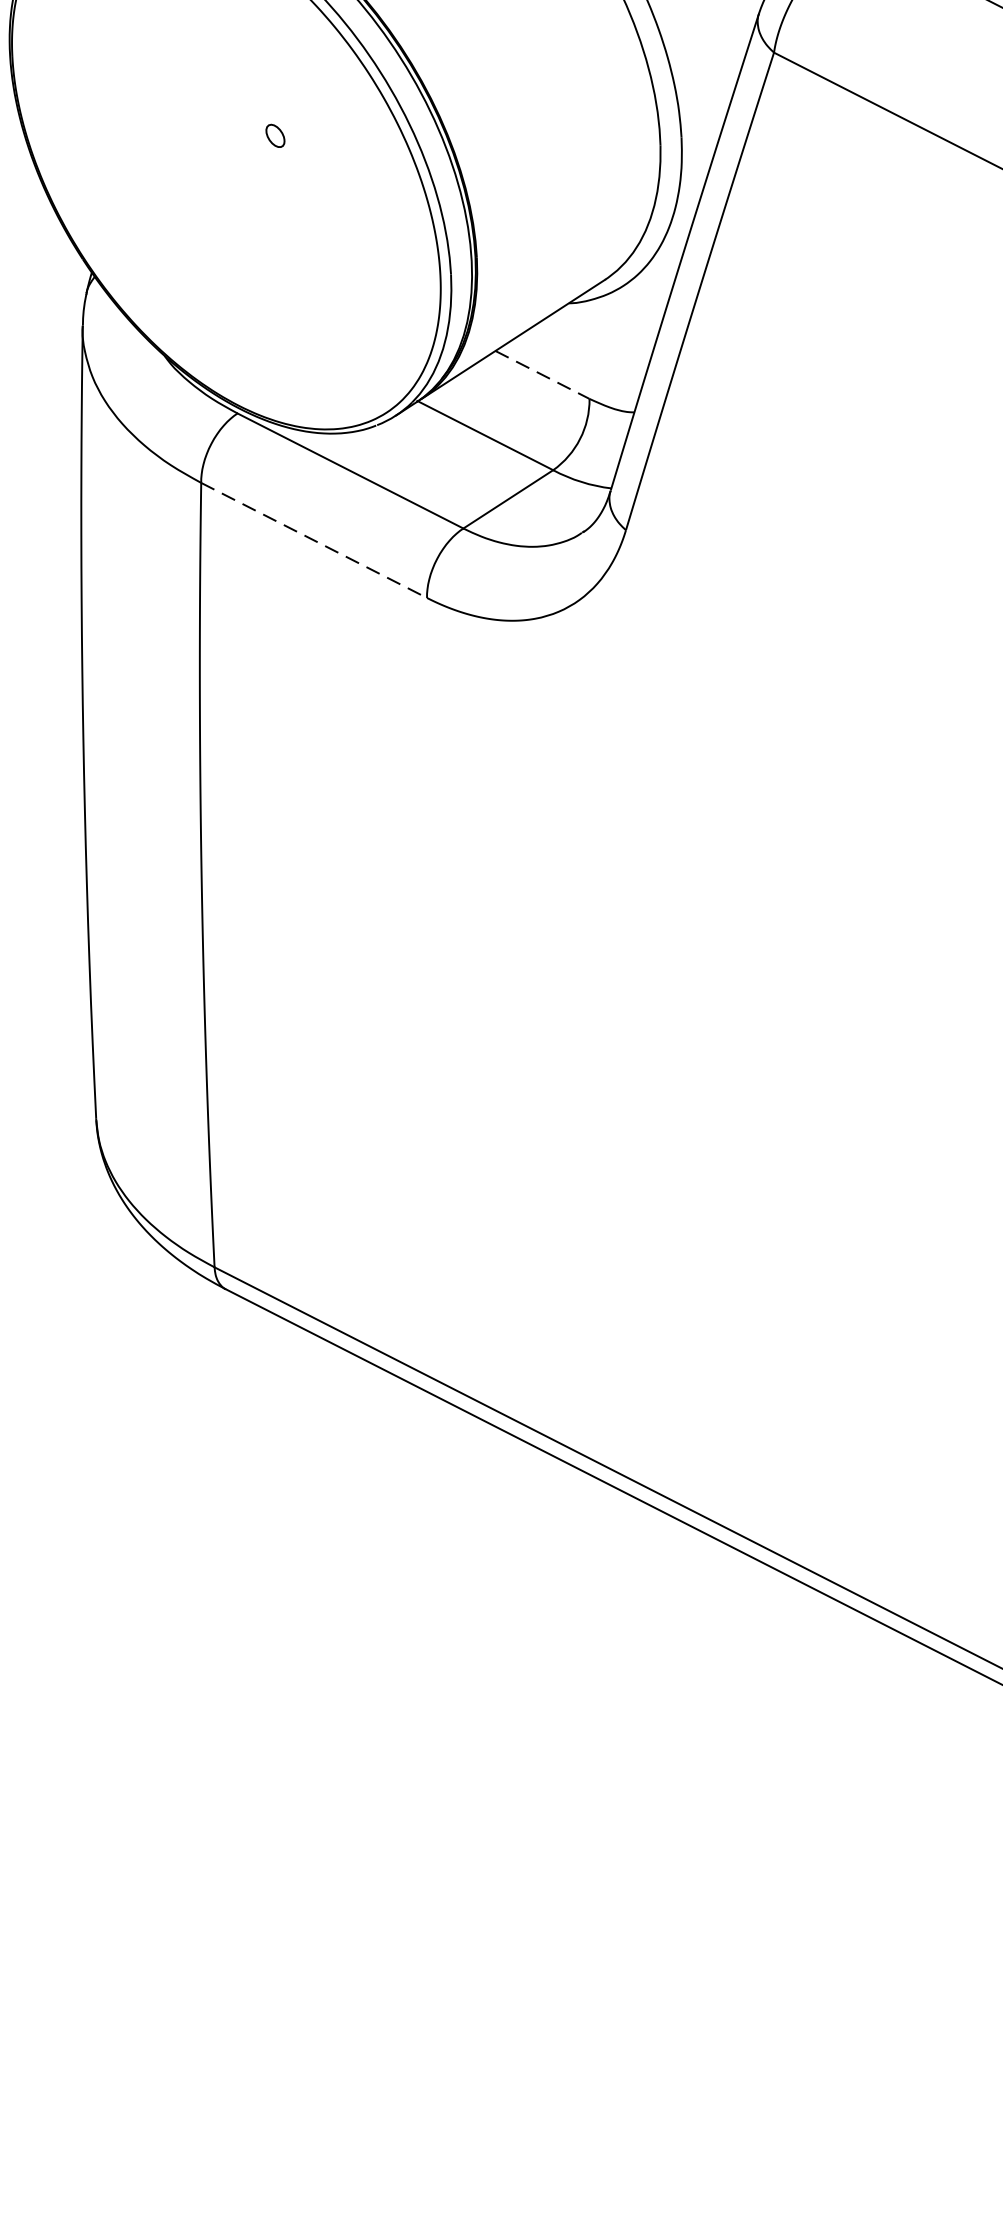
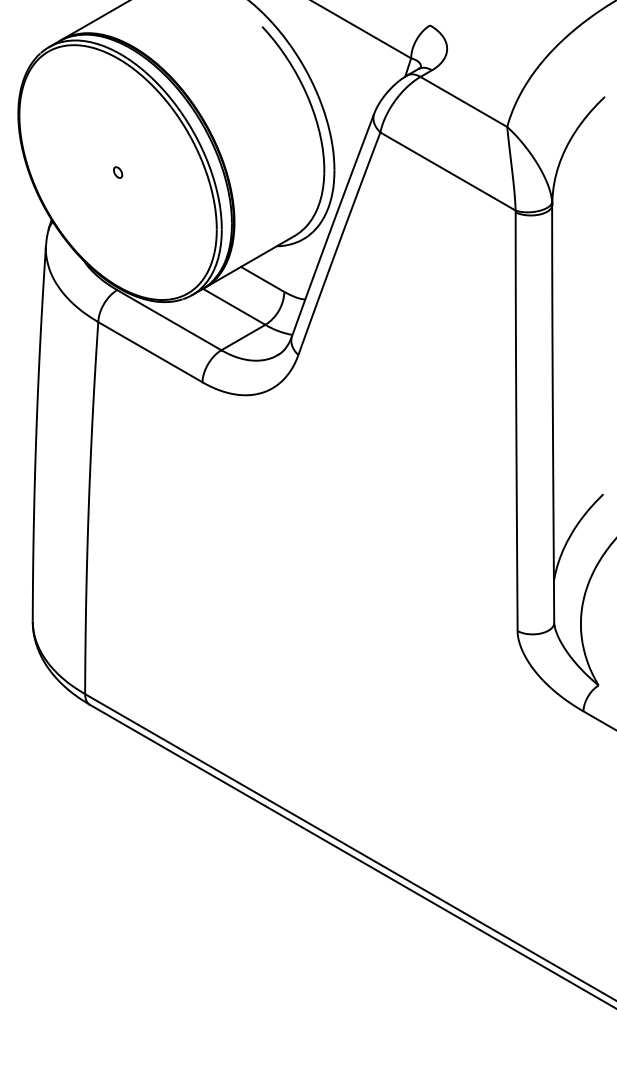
part: (276, 135) -> (118, 172), moved
line: (544, 374) -> (263, 279), dashed -> solid
line: (314, 541) -> (150, 352), dashed -> solid

